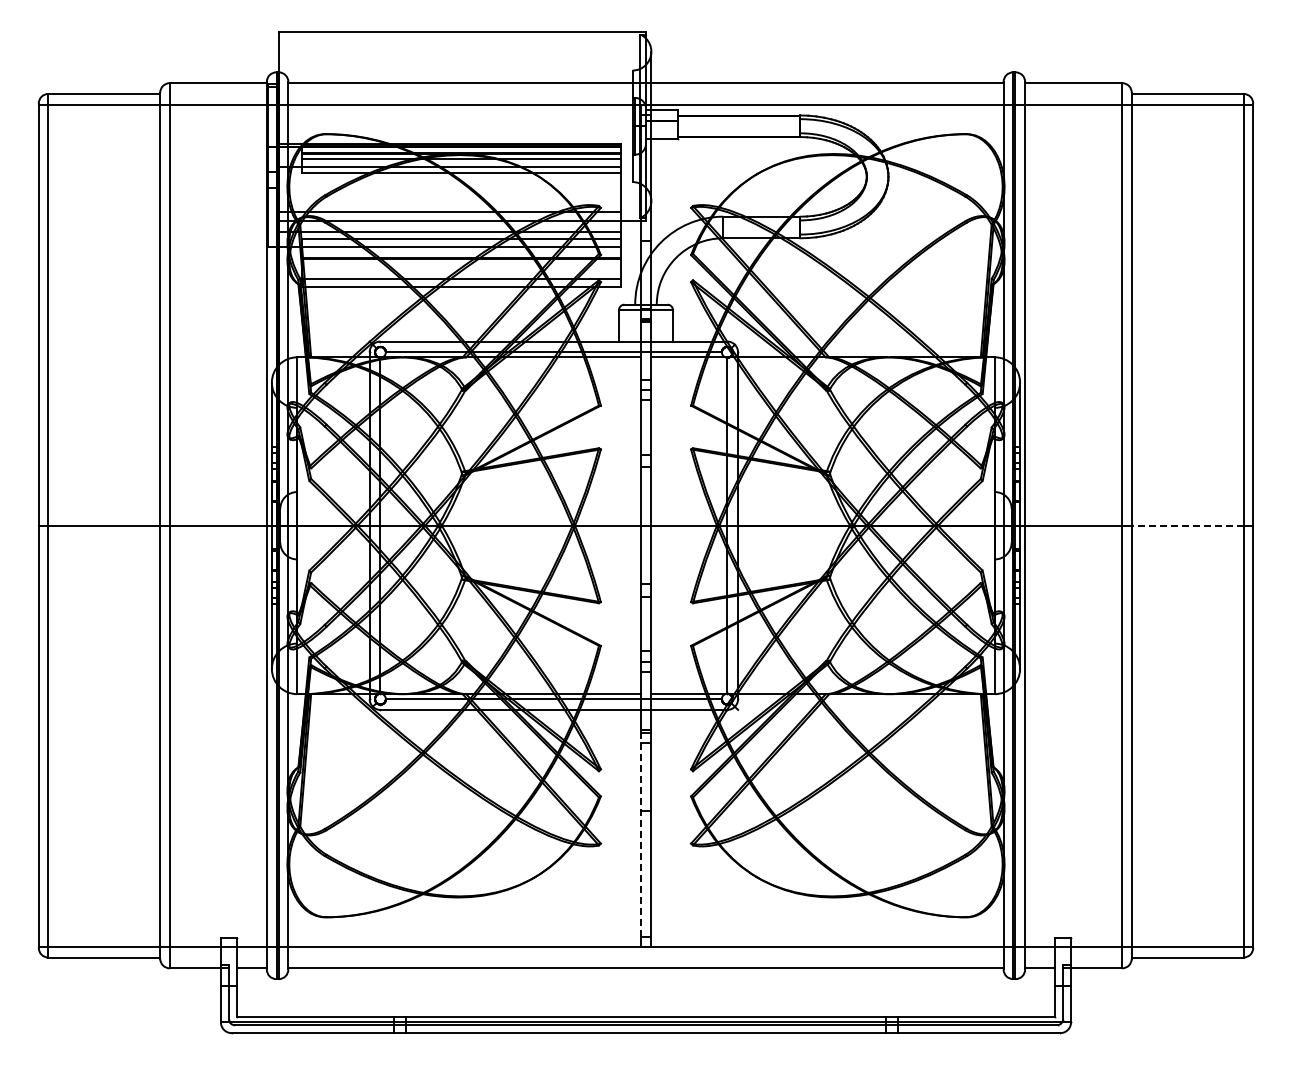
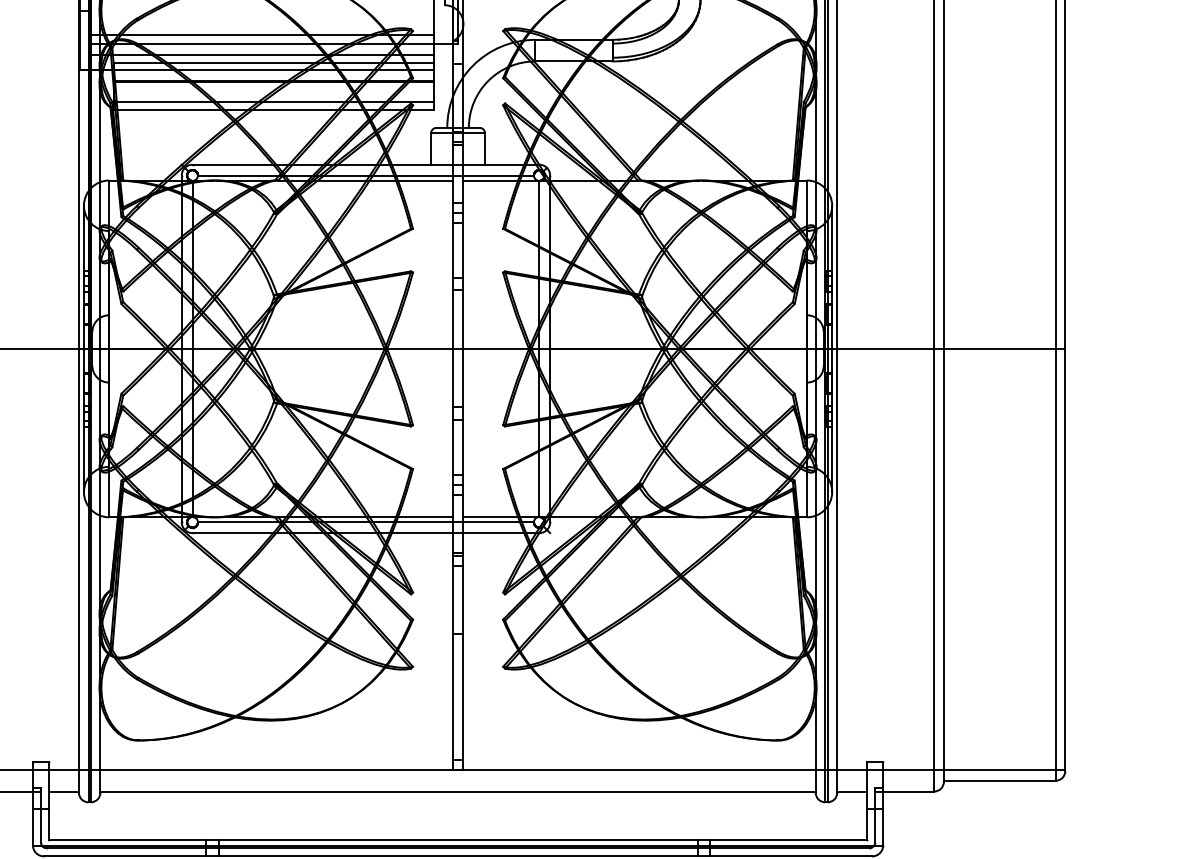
line: (1187, 525) -> (999, 348), dashed -> solid
line: (640, 834) -> (452, 657), dashed -> solid

